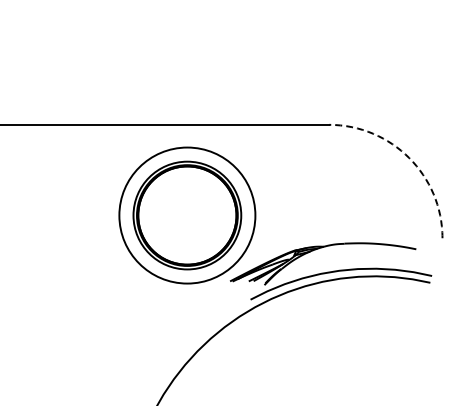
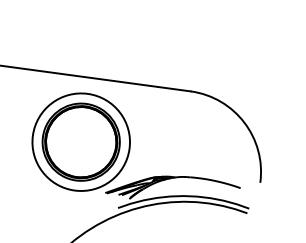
arc: (409, 158) -> (244, 123), dashed -> solid

